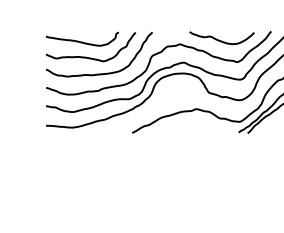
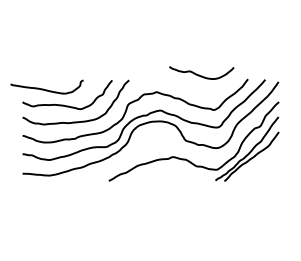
curve: (219, 39) -> (199, 74), moved
curve: (81, 41) -> (46, 89), moved

